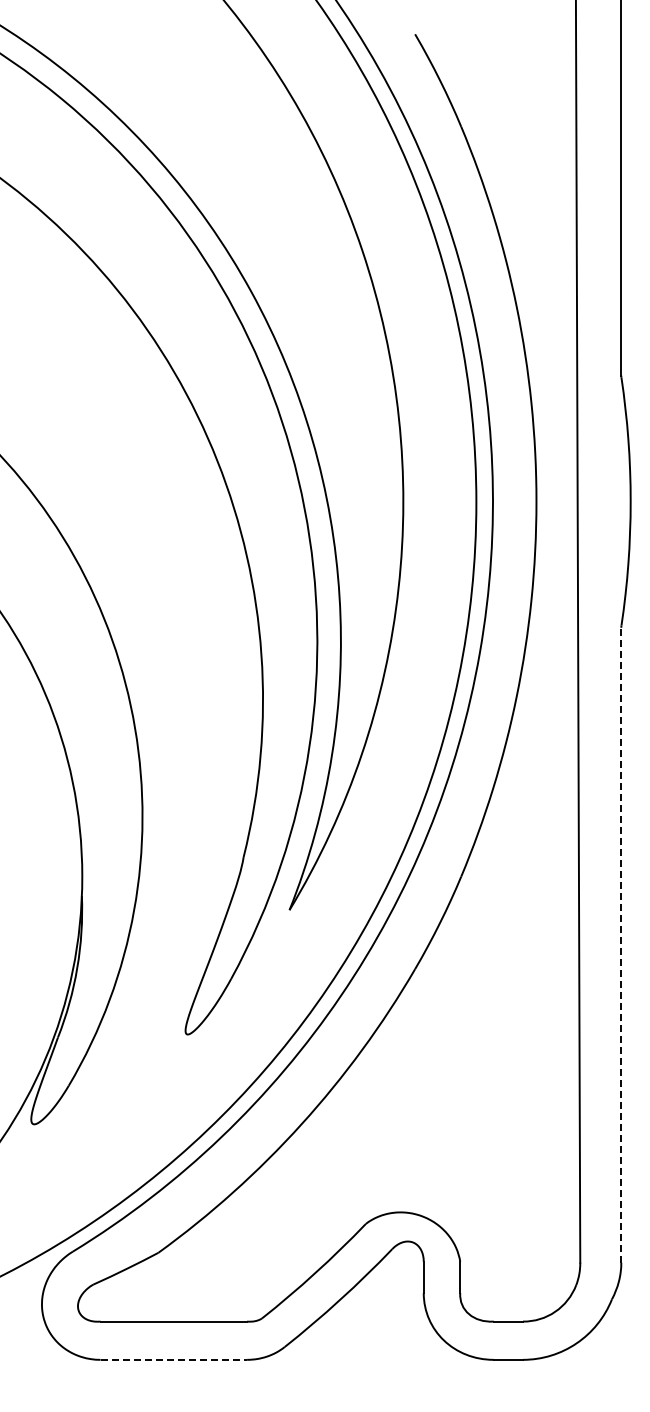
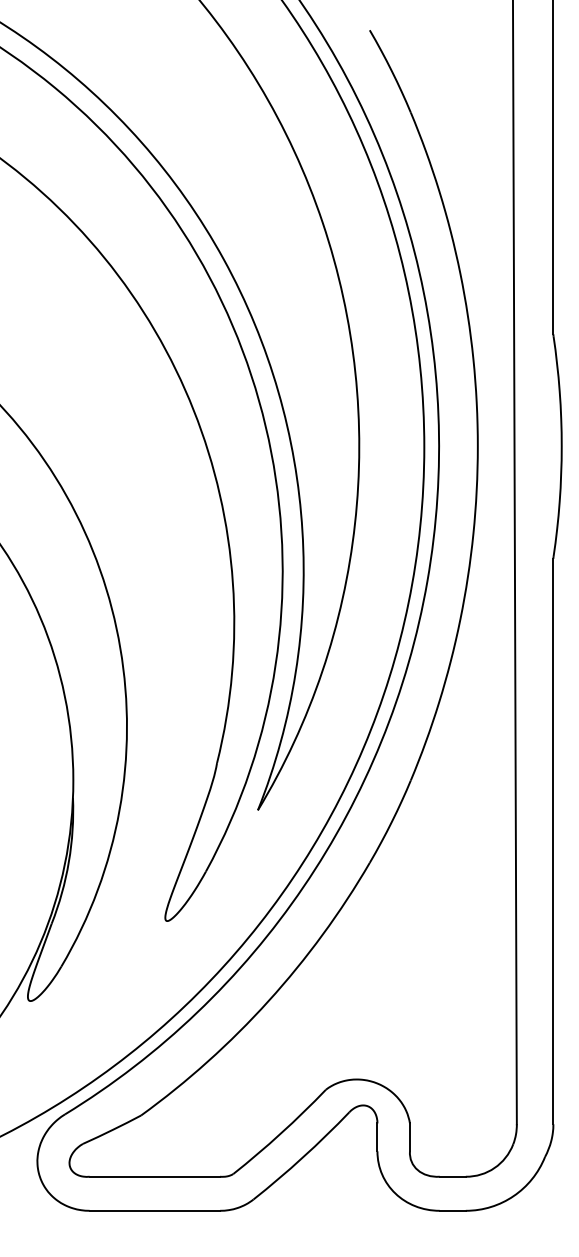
line: (621, 944) -> (553, 840), dashed -> solid
line: (174, 1359) -> (155, 1210), dashed -> solid

